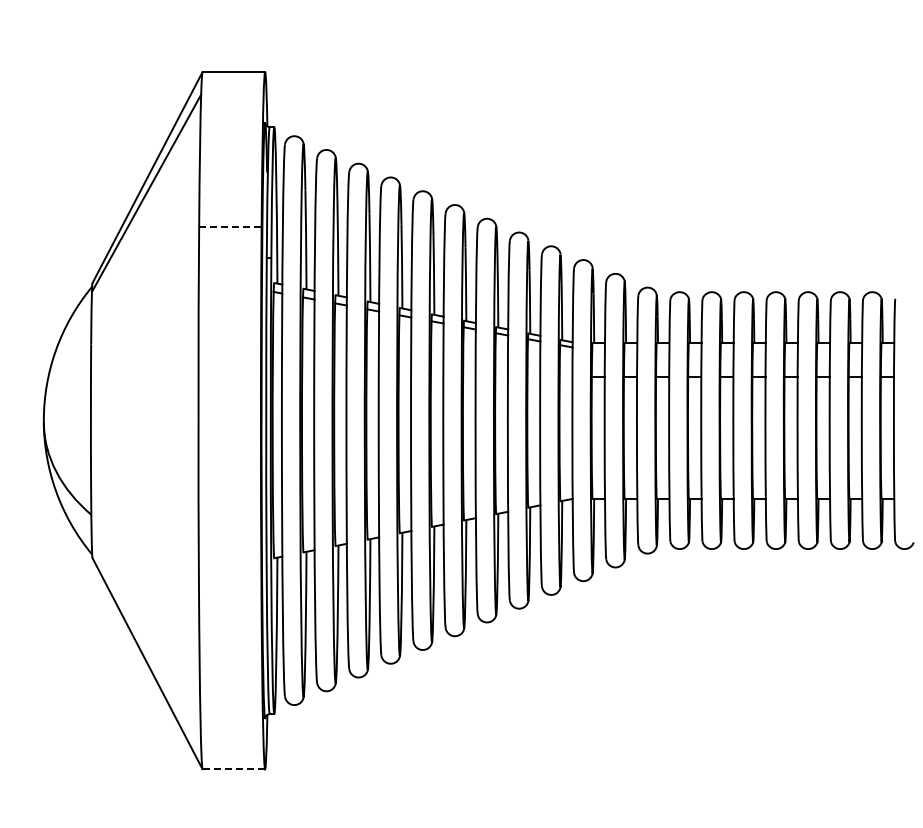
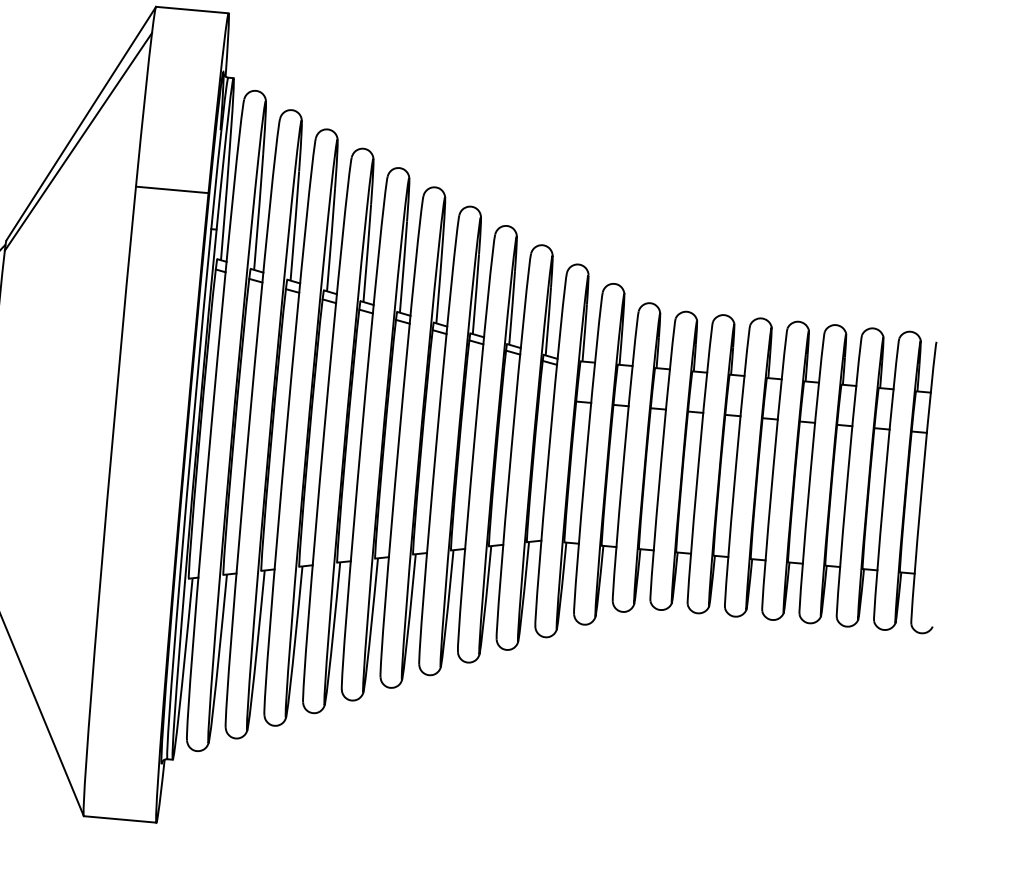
line: (230, 227) -> (172, 190), dashed -> solid
line: (233, 769) -> (119, 819), dashed -> solid

